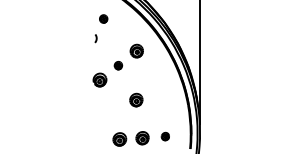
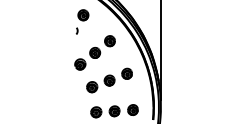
part: (103, 18) -> (83, 14), size x1.67
part: (118, 65) -> (95, 52), size x1.67
part: (158, 91) -> (127, 73), added
part: (114, 107) -> (92, 86), added
part: (165, 136) -> (133, 109), size x1.67

